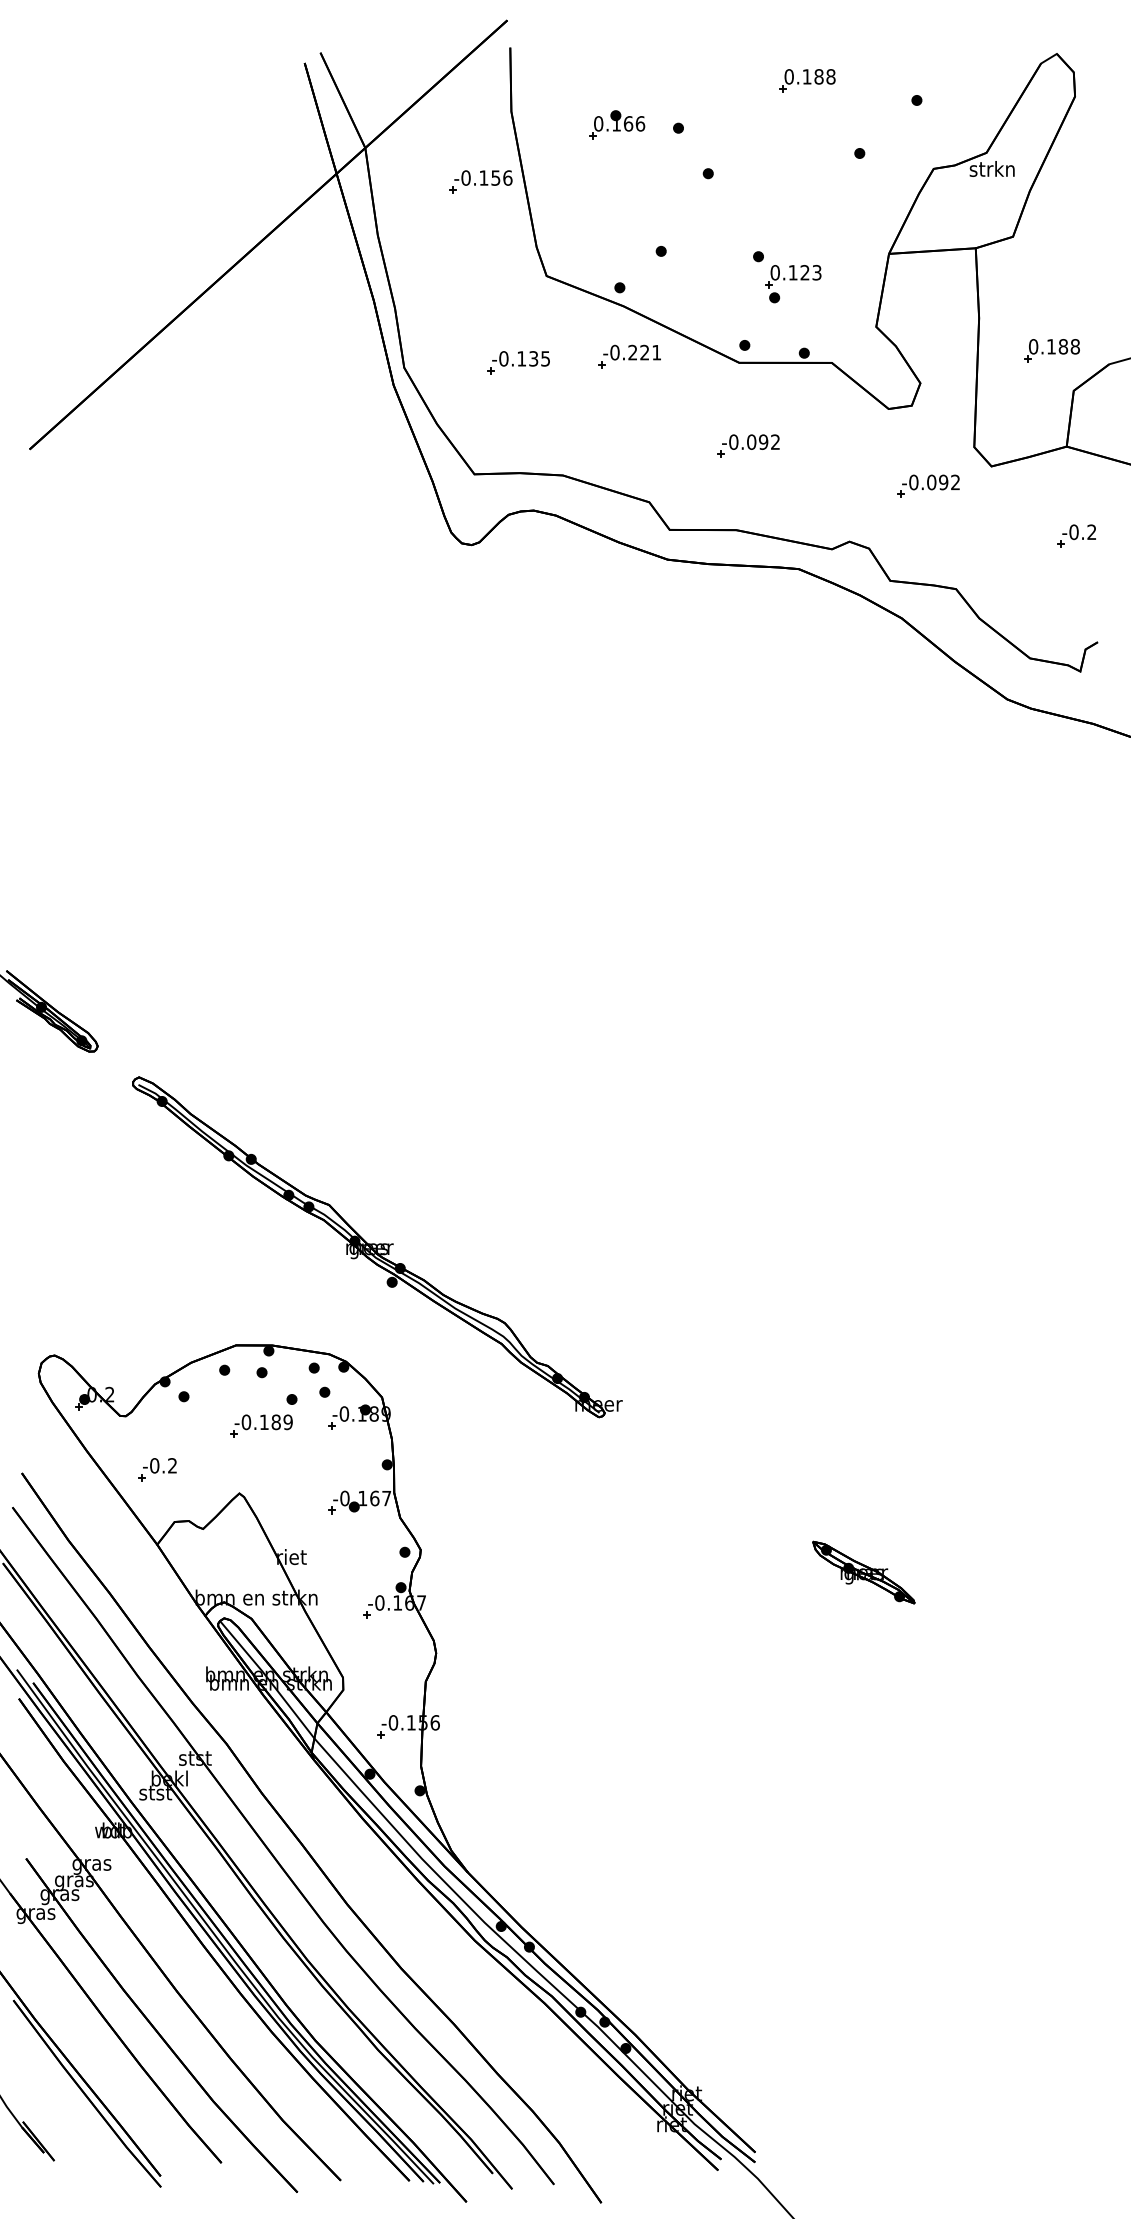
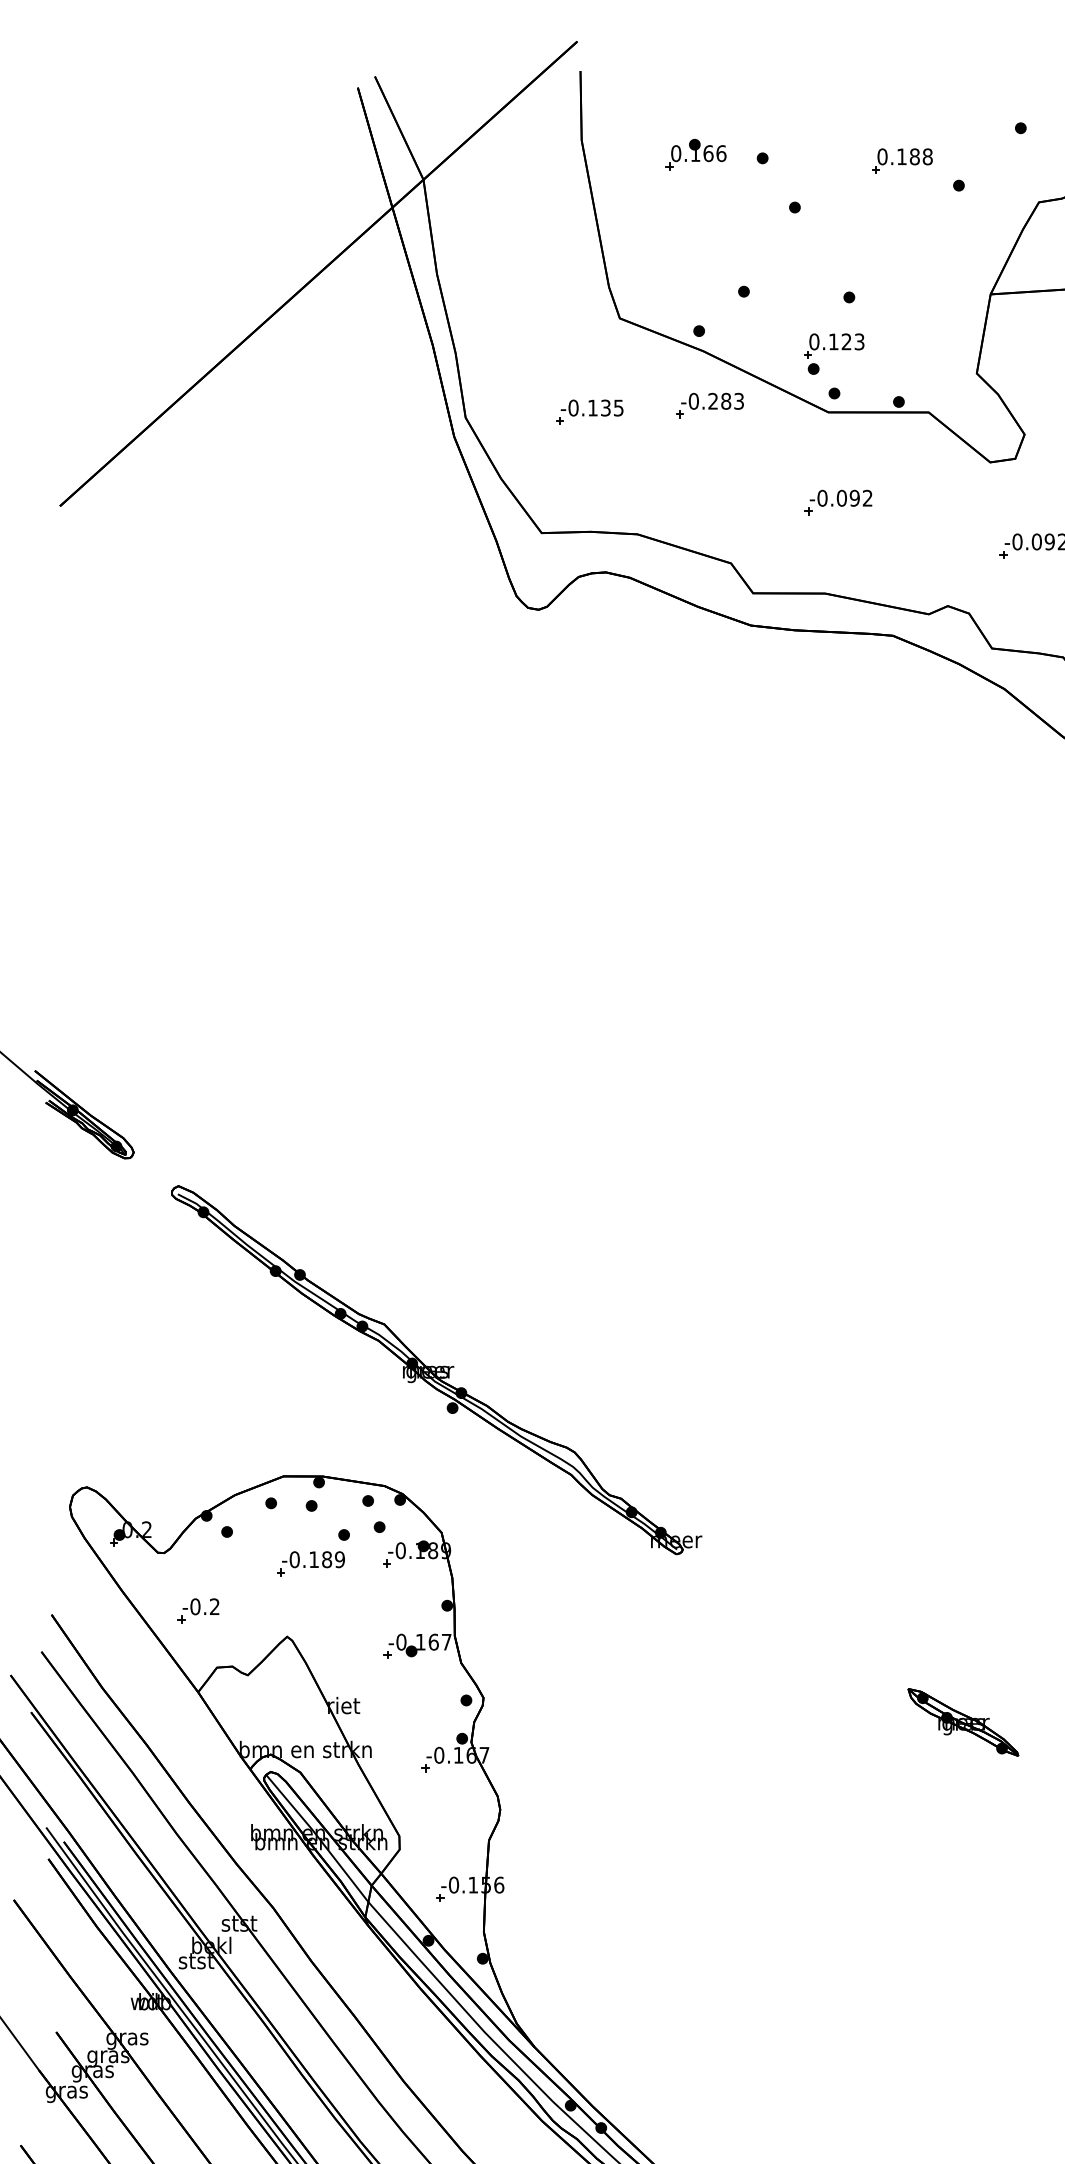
part: (807, 80) -> (902, 160), moved
part: (480, 181) -> (548, 216), removed
part: (793, 284) -> (834, 354), moved
text: (650, 352) -> (732, 401), -0.221 -> -0.283

